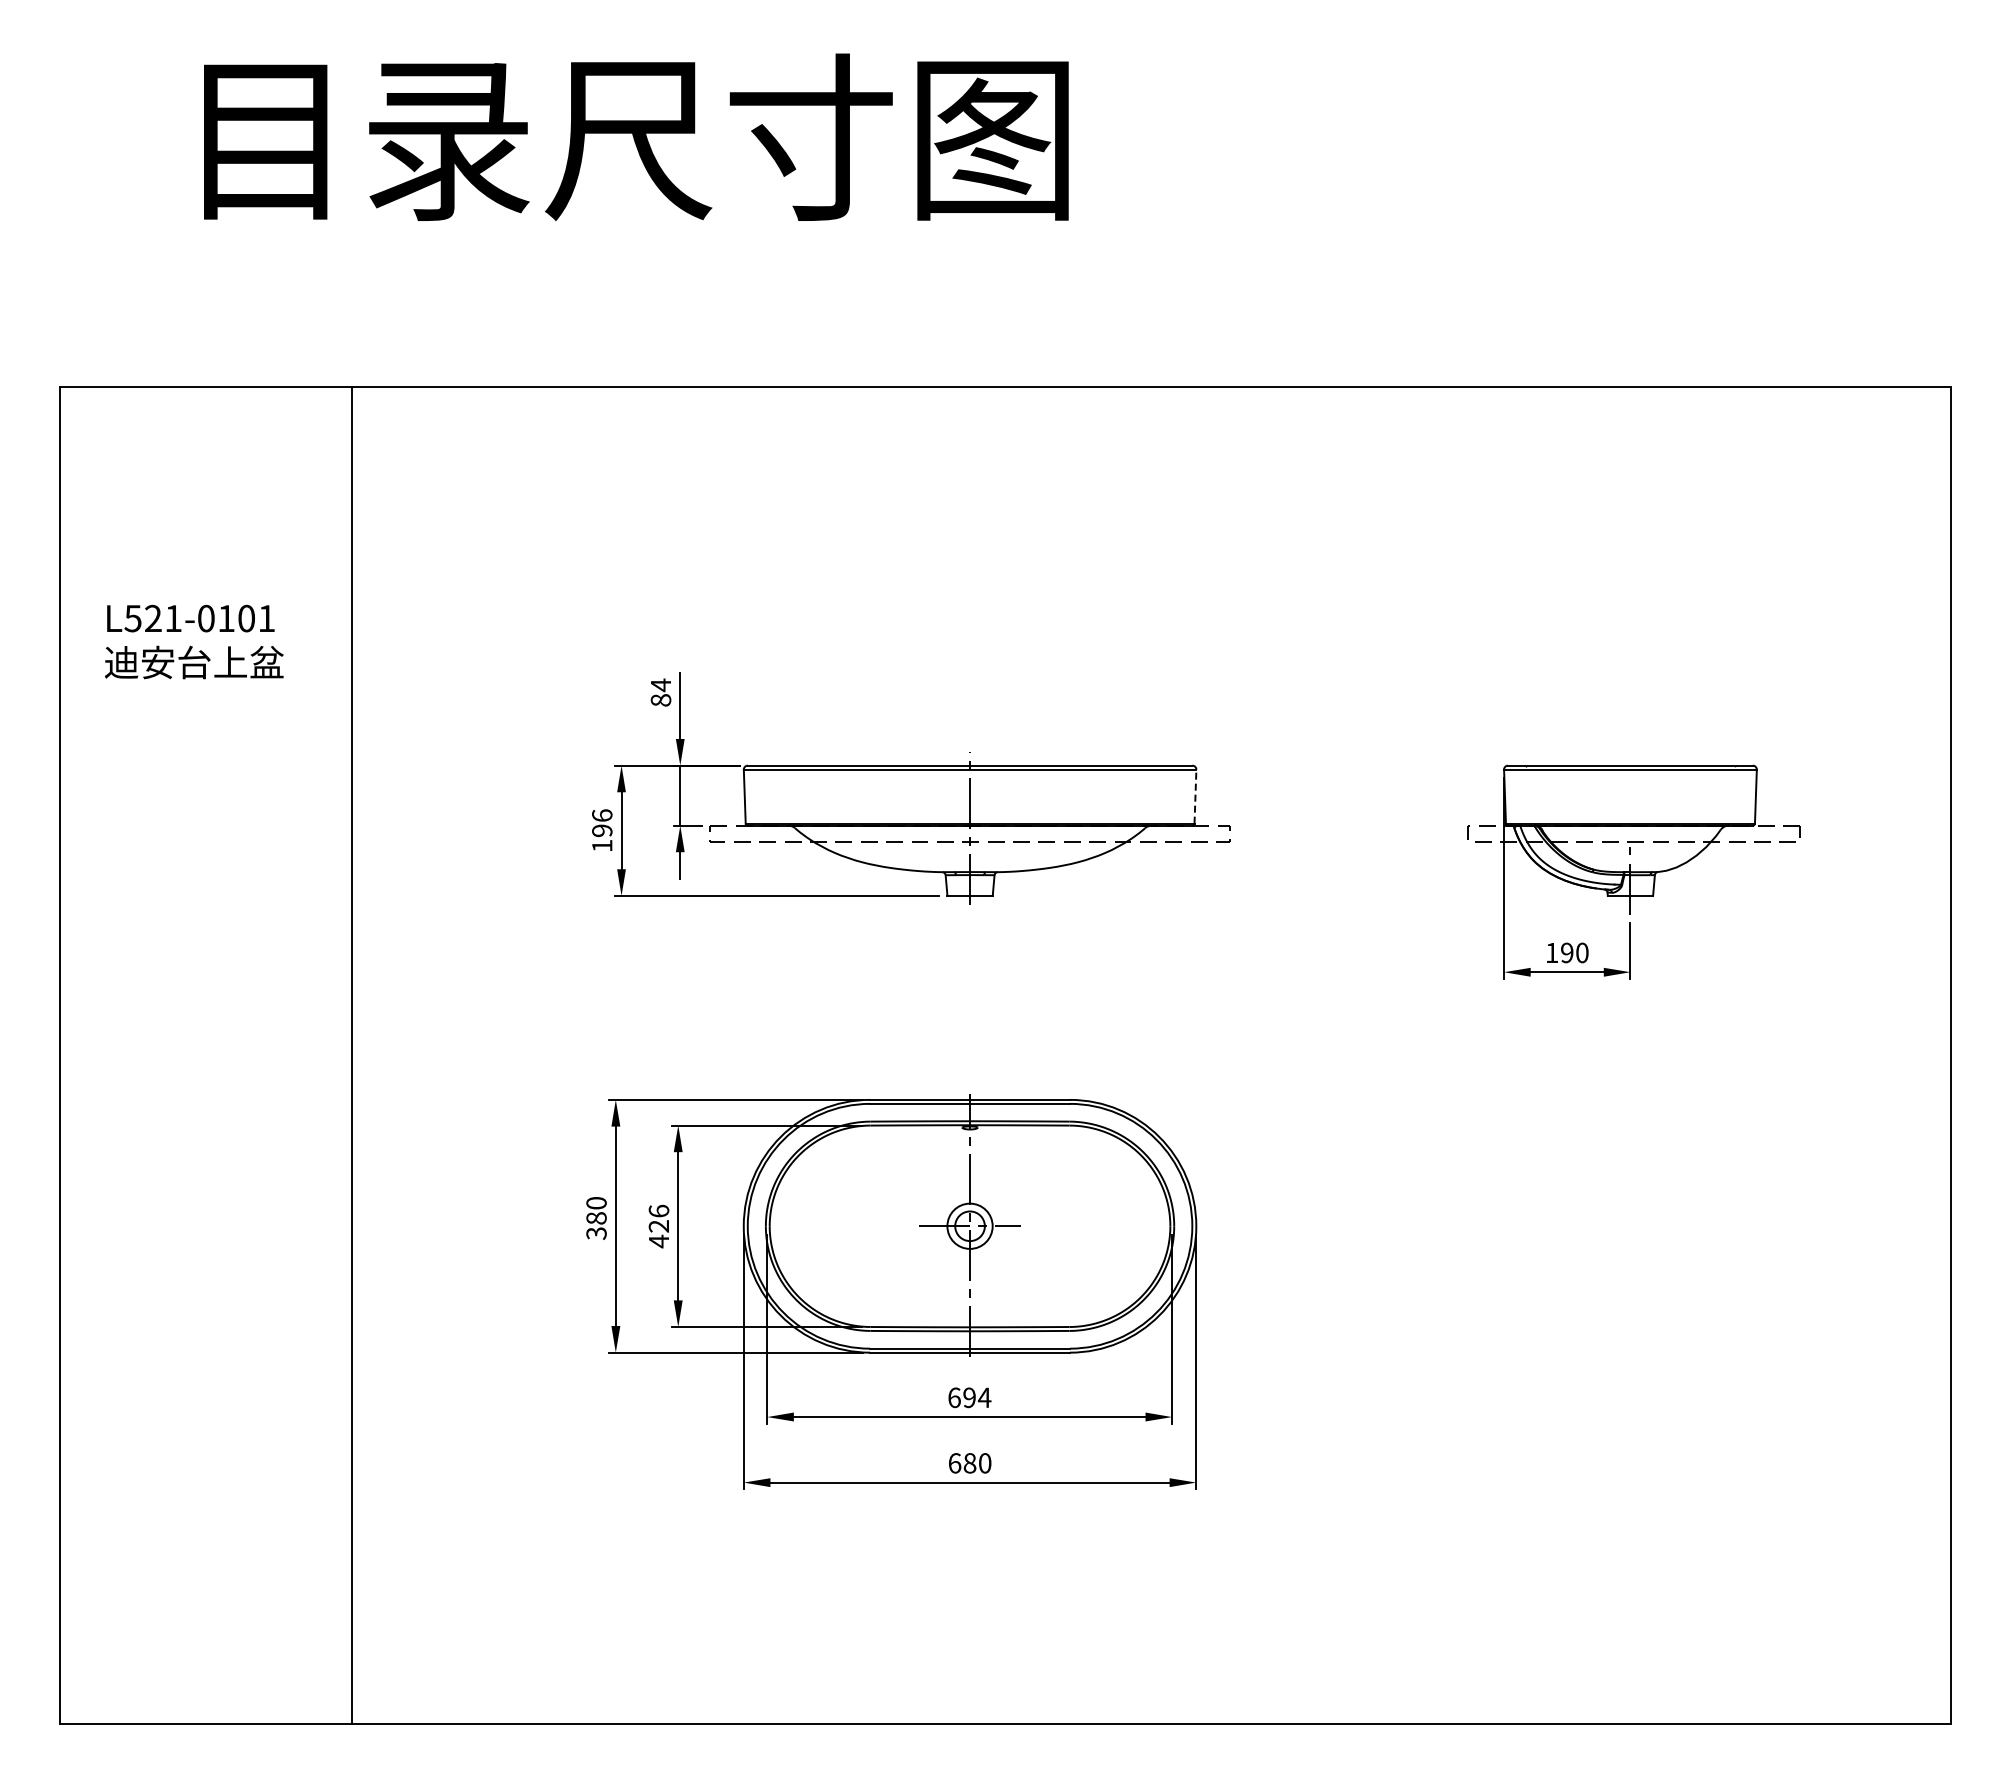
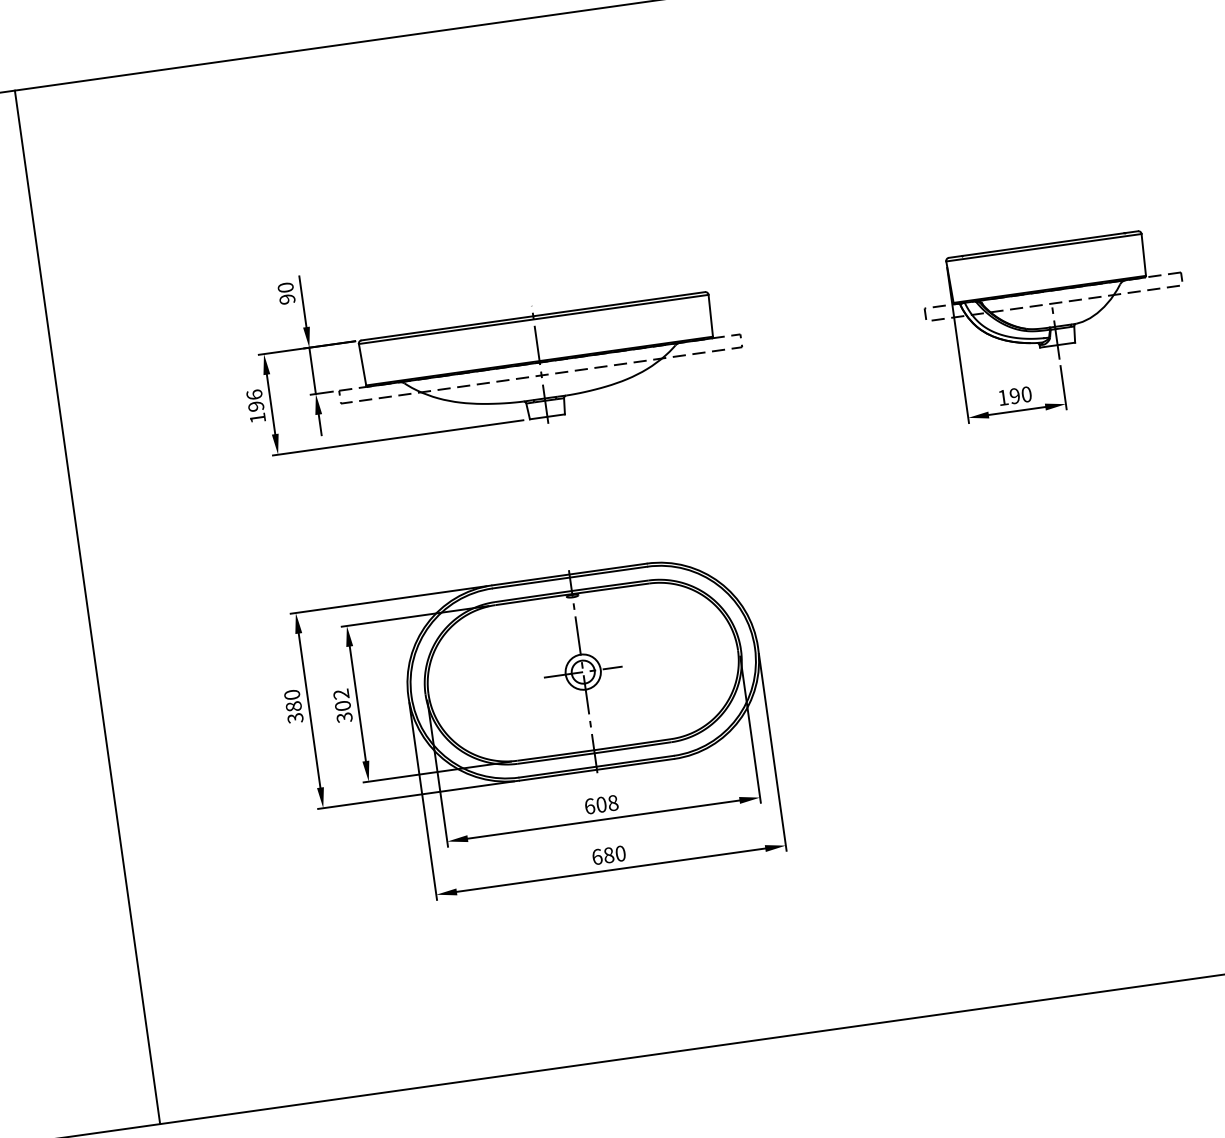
text: (660, 692) -> (286, 293), 84 -> 90
line: (1195, 796) -> (710, 315), dashed -> solid
text: (658, 1226) -> (342, 706), 426 -> 302
text: (977, 1397) -> (607, 803), 694 -> 608

